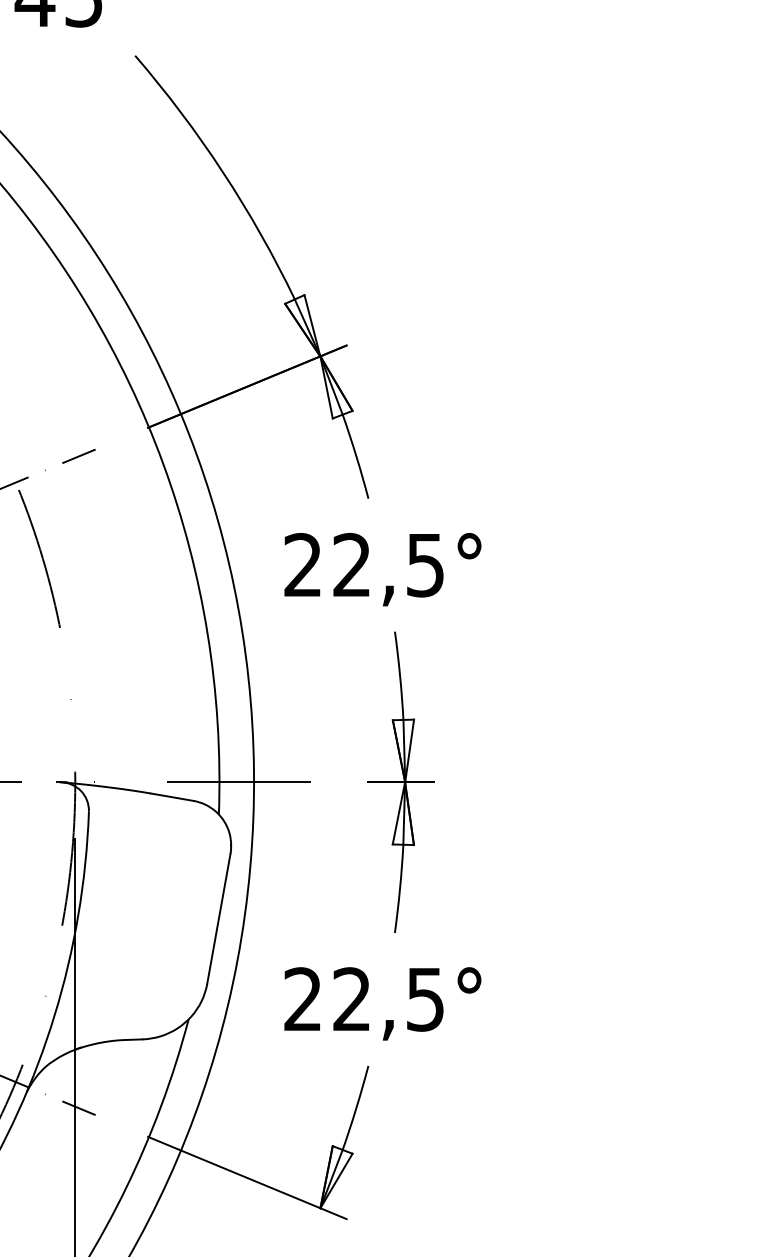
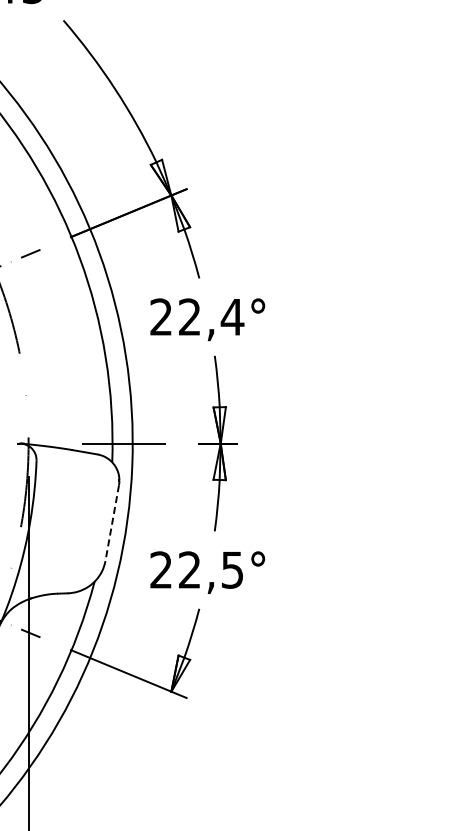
text: (425, 565) -> (232, 317), 22,5° -> 22,4°
line: (219, 919) -> (112, 523), solid -> dashed

